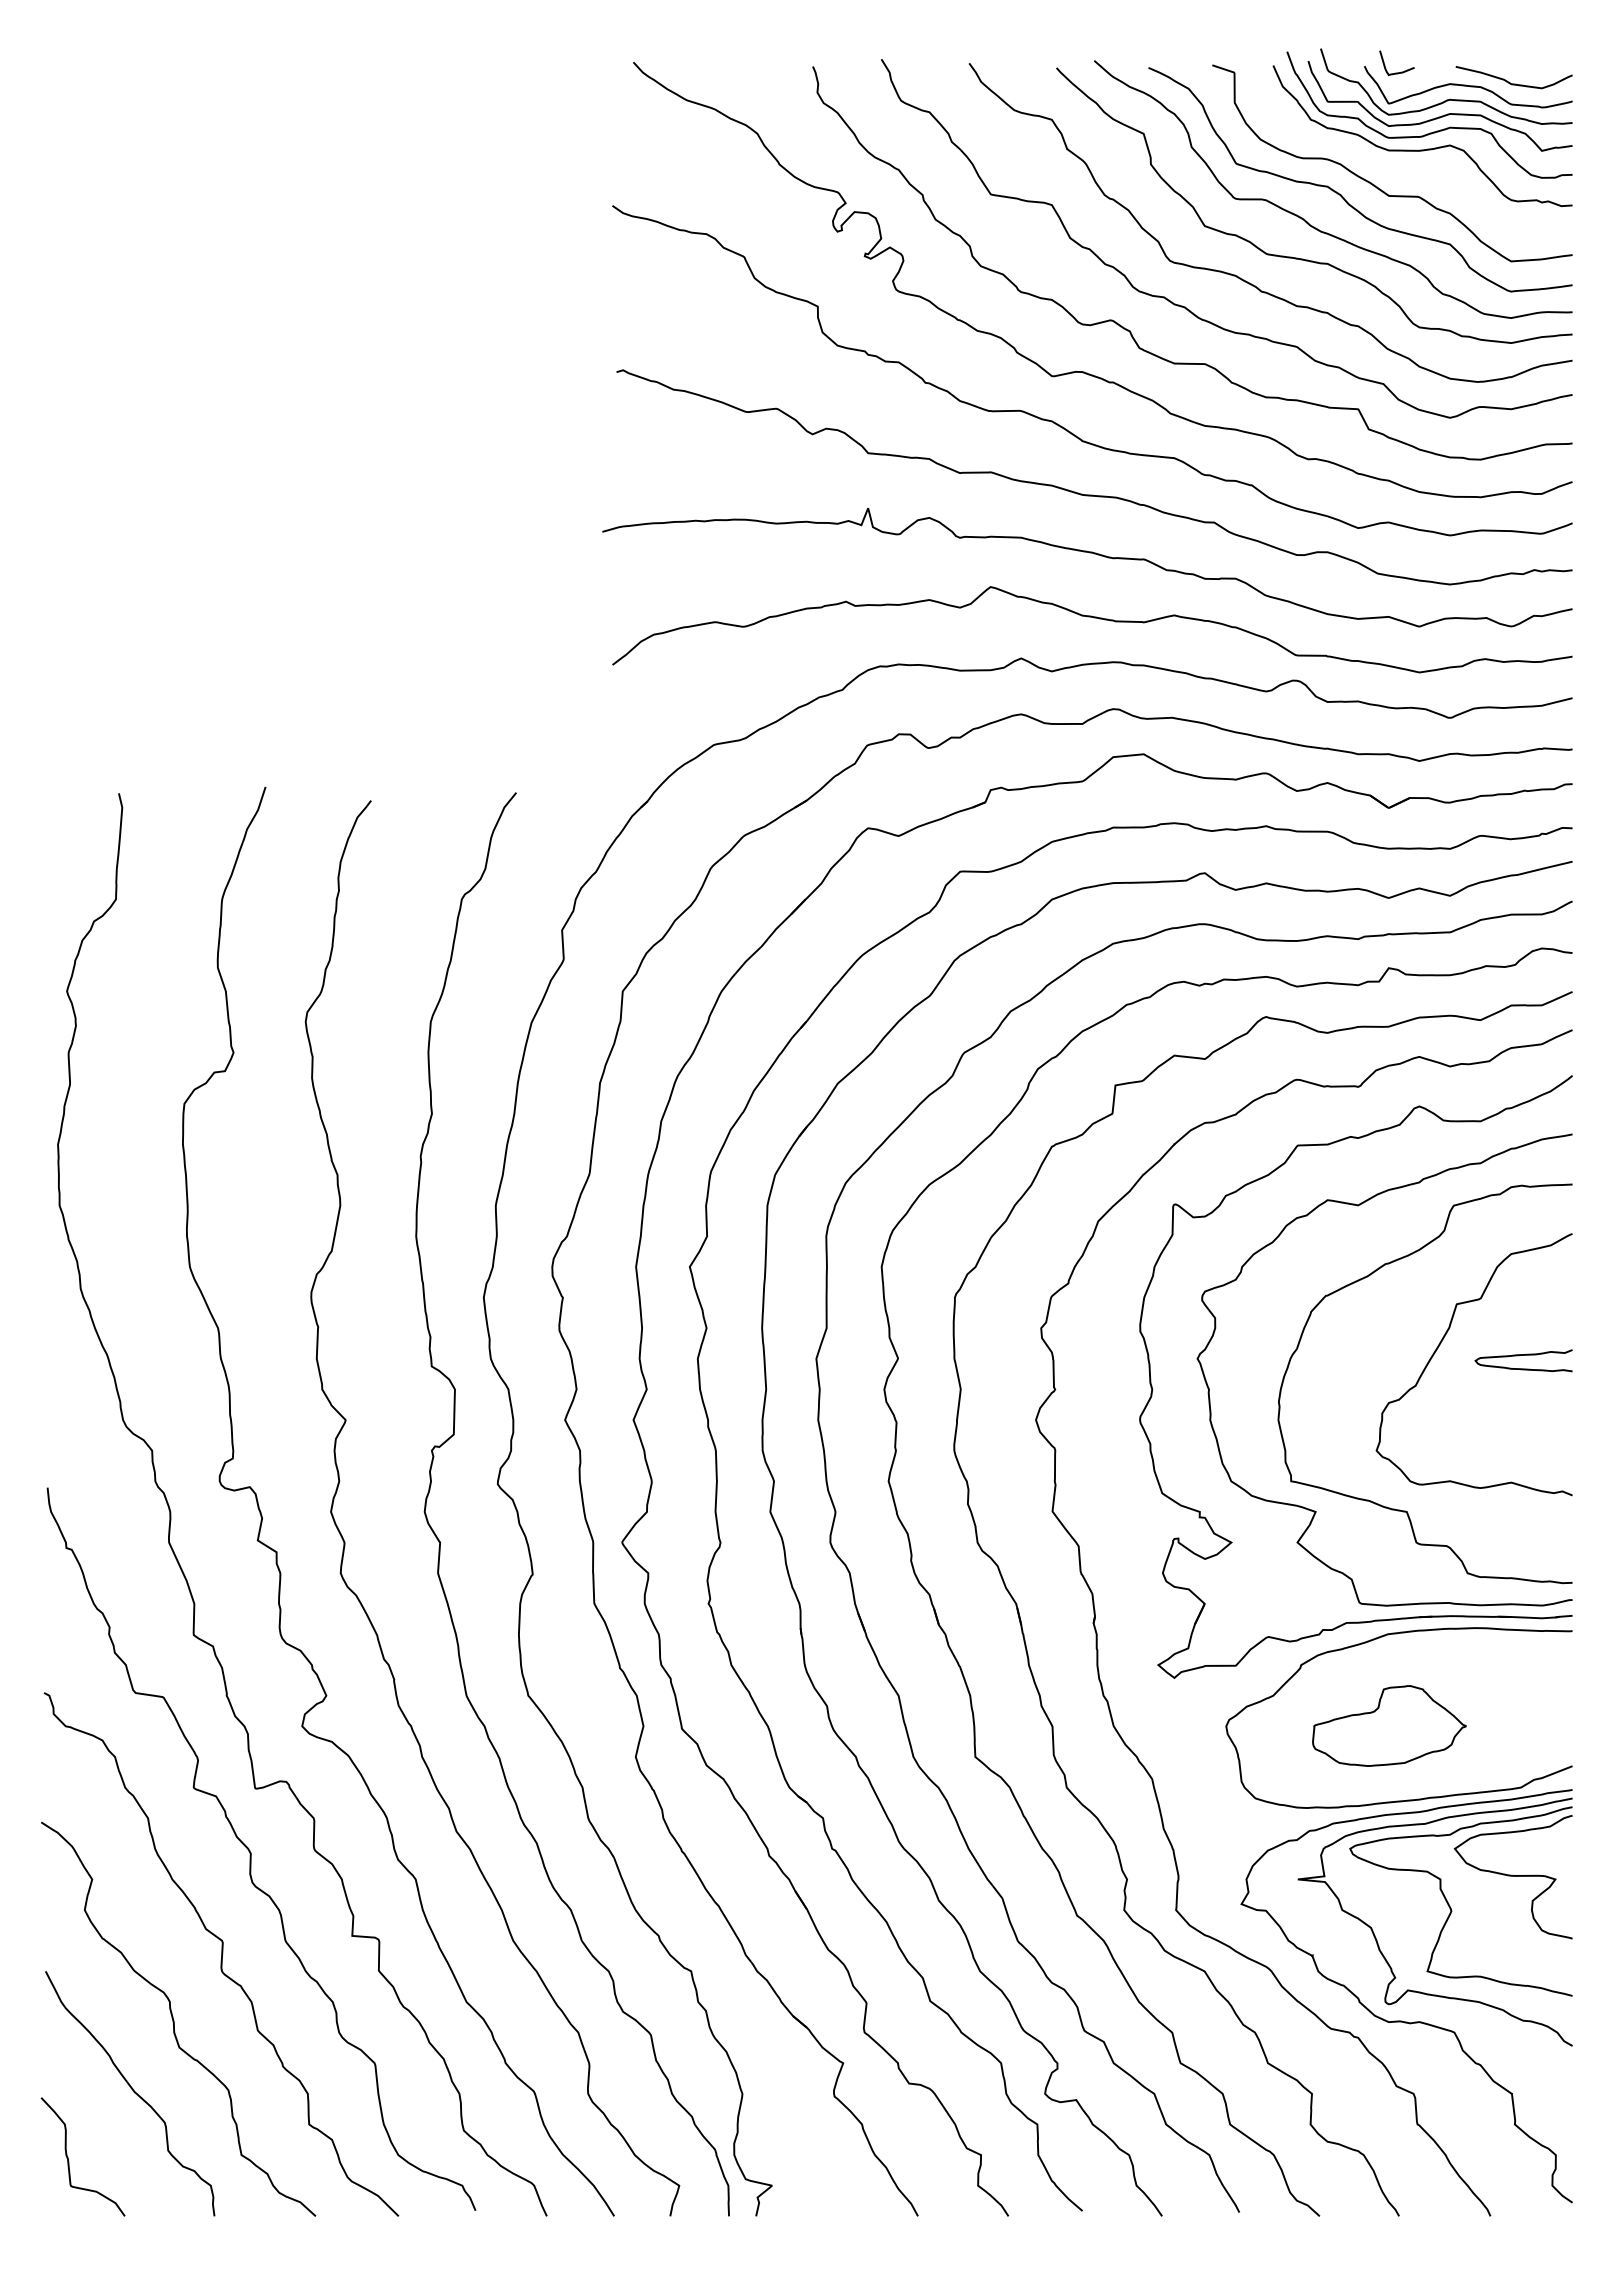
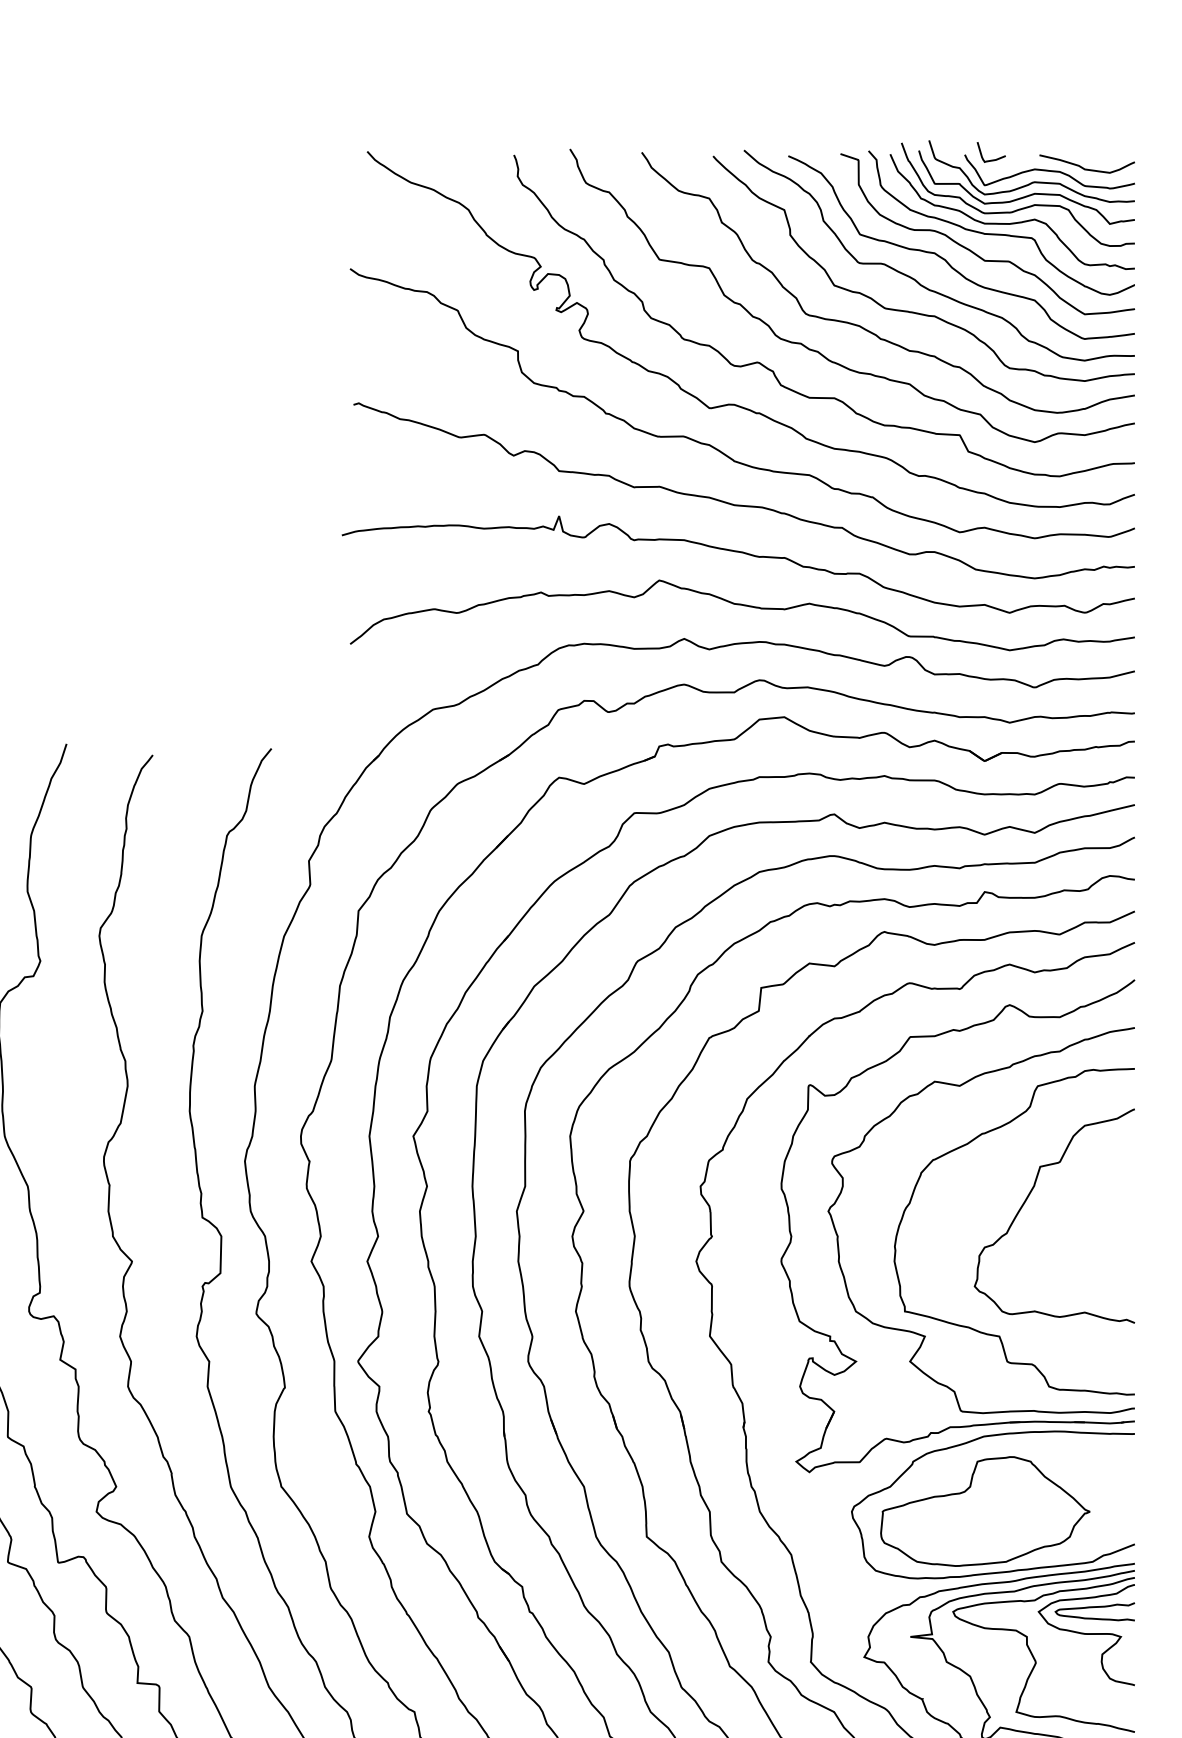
curve: (1409, 163) -> (1001, 234), added
curve: (1523, 1355) -> (1094, 1607), moved
part: (1389, 1725) -> (985, 1511), size x1.67

